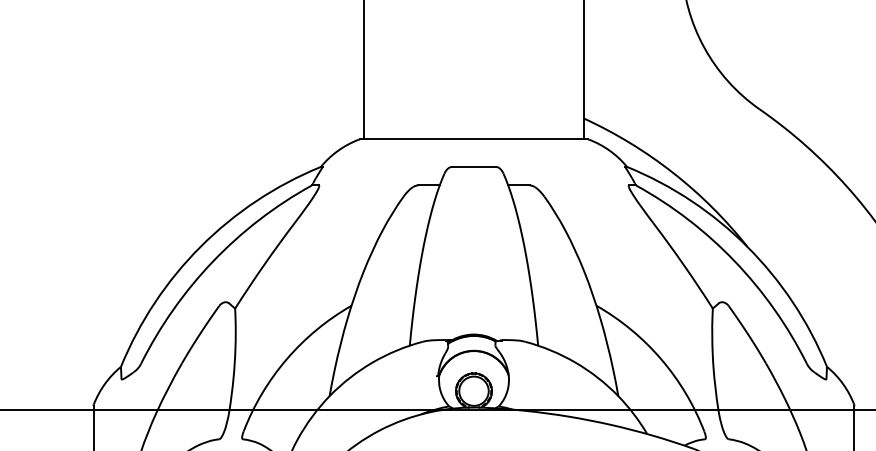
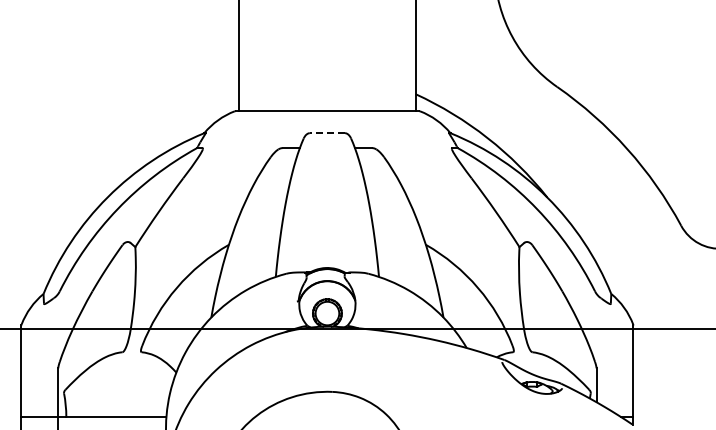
line: (474, 167) -> (327, 133), solid -> dashed

